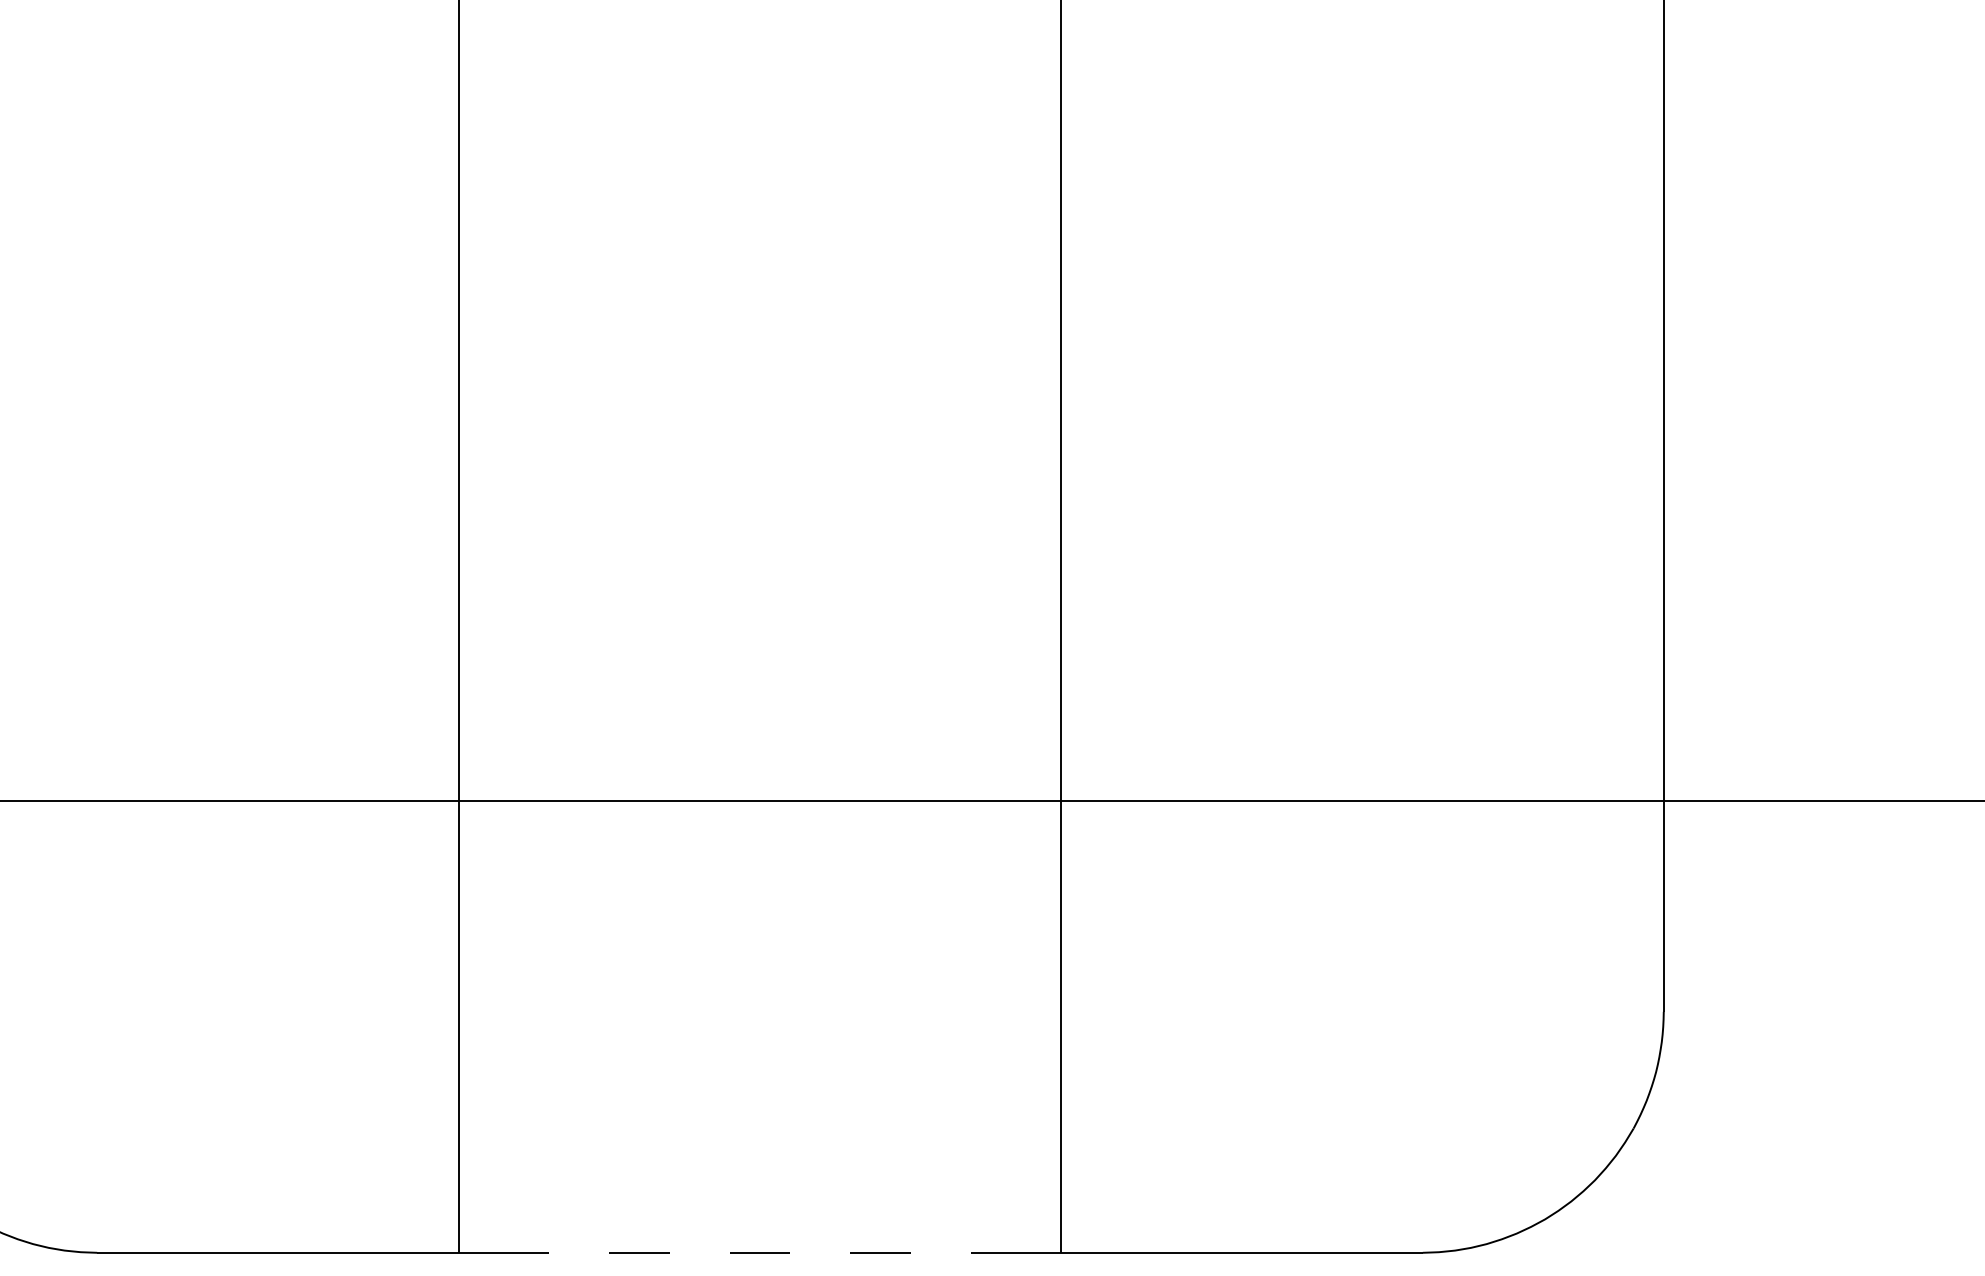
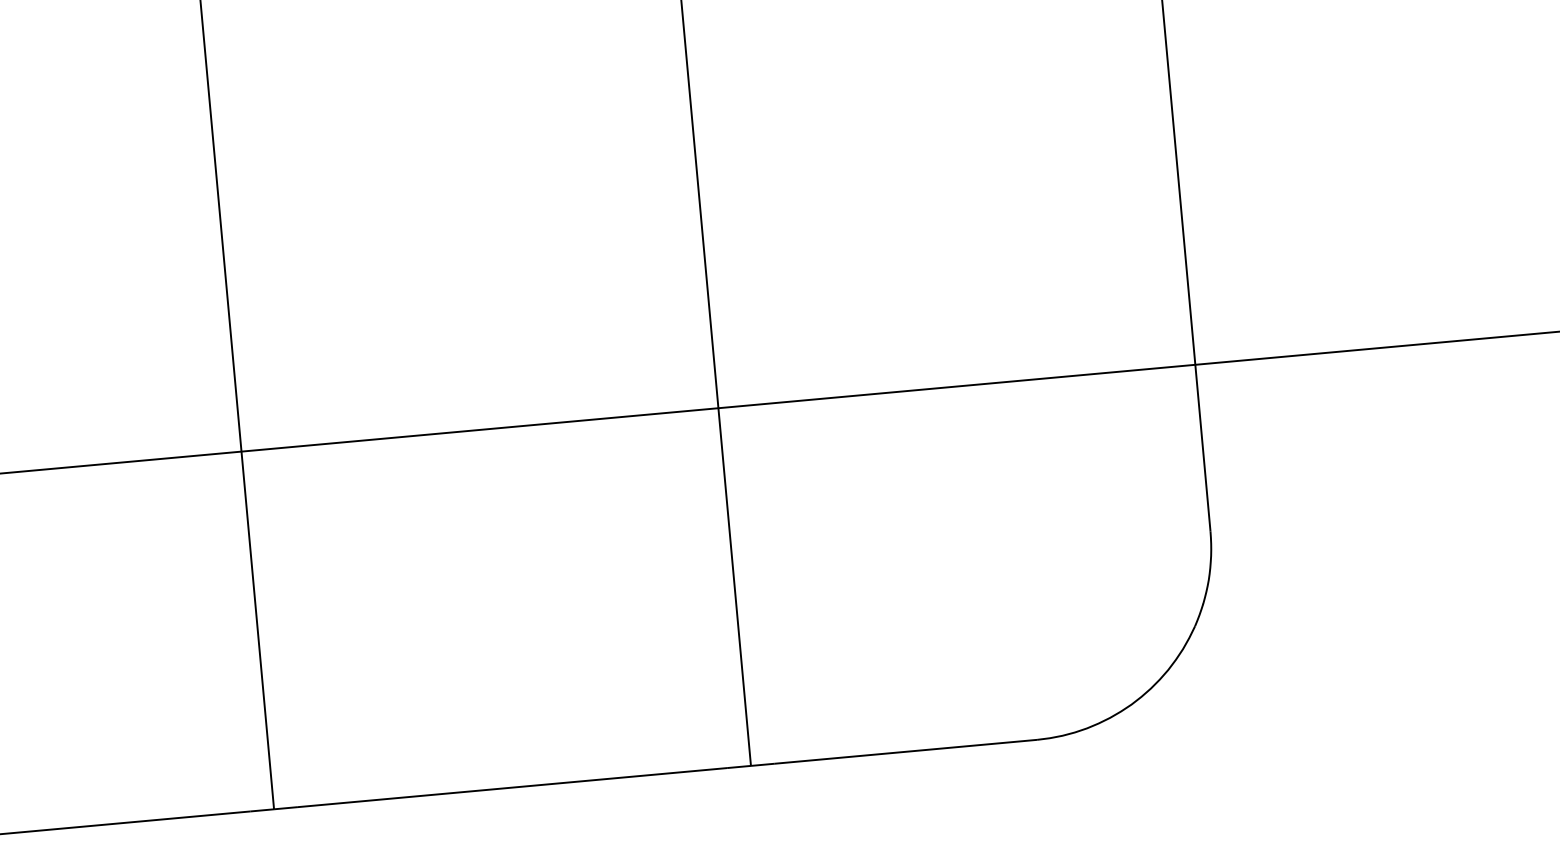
line: (759, 1252) -> (512, 787), dashed -> solid

